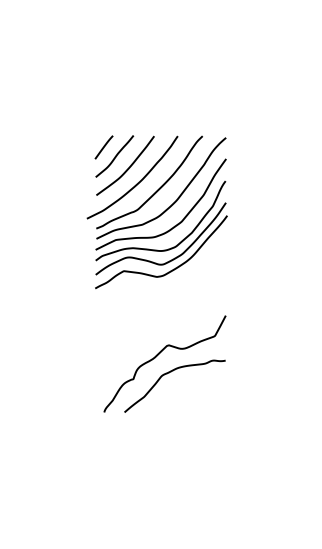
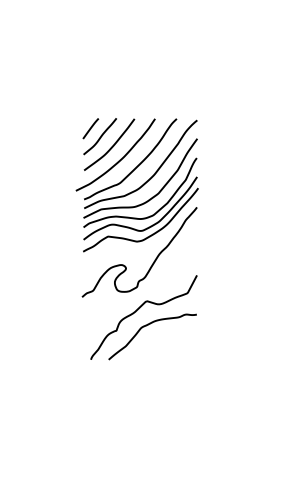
curve: (177, 297) -> (154, 259), added

